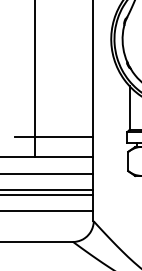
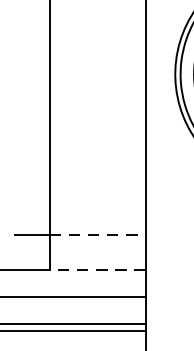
line: (64, 136) -> (98, 235), solid -> dashed
line: (63, 157) -> (96, 269), solid -> dashed

